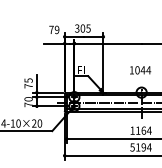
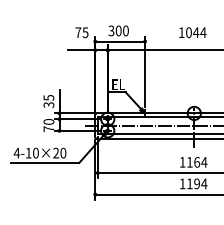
text: (88, 28) -> (125, 30), 305 -> 300
text: (57, 29) -> (85, 32), 79 -> 75
text: (140, 70) -> (192, 32), moved
text: (28, 85) -> (48, 104), 75 -> 35
text: (132, 147) -> (182, 183), 5194 -> 1194

